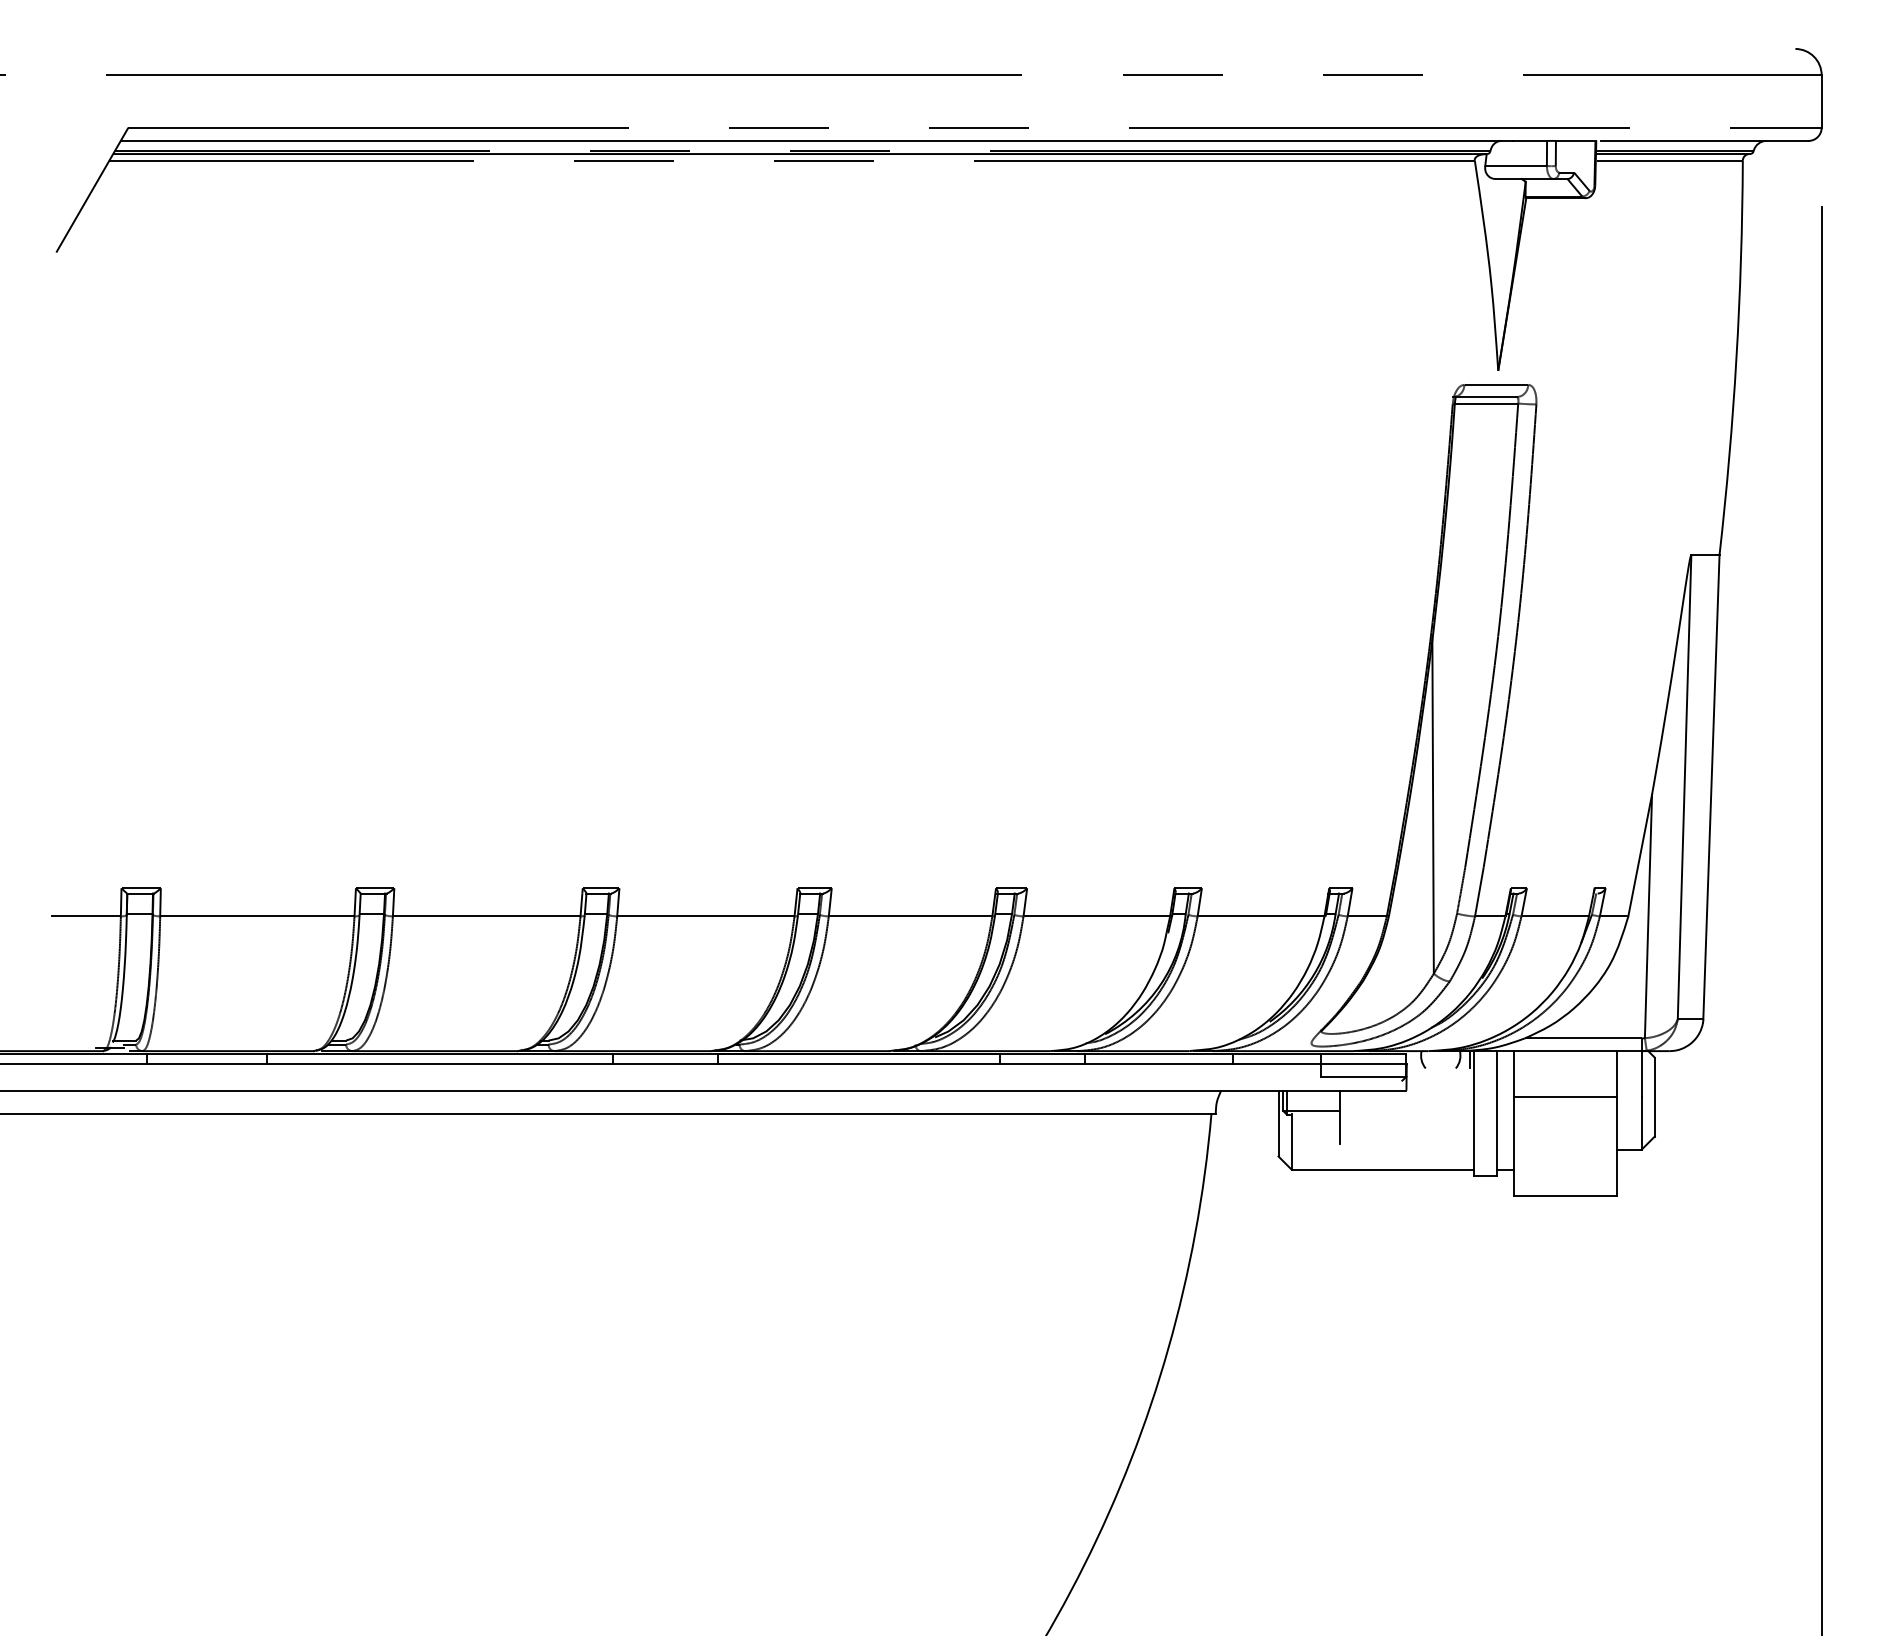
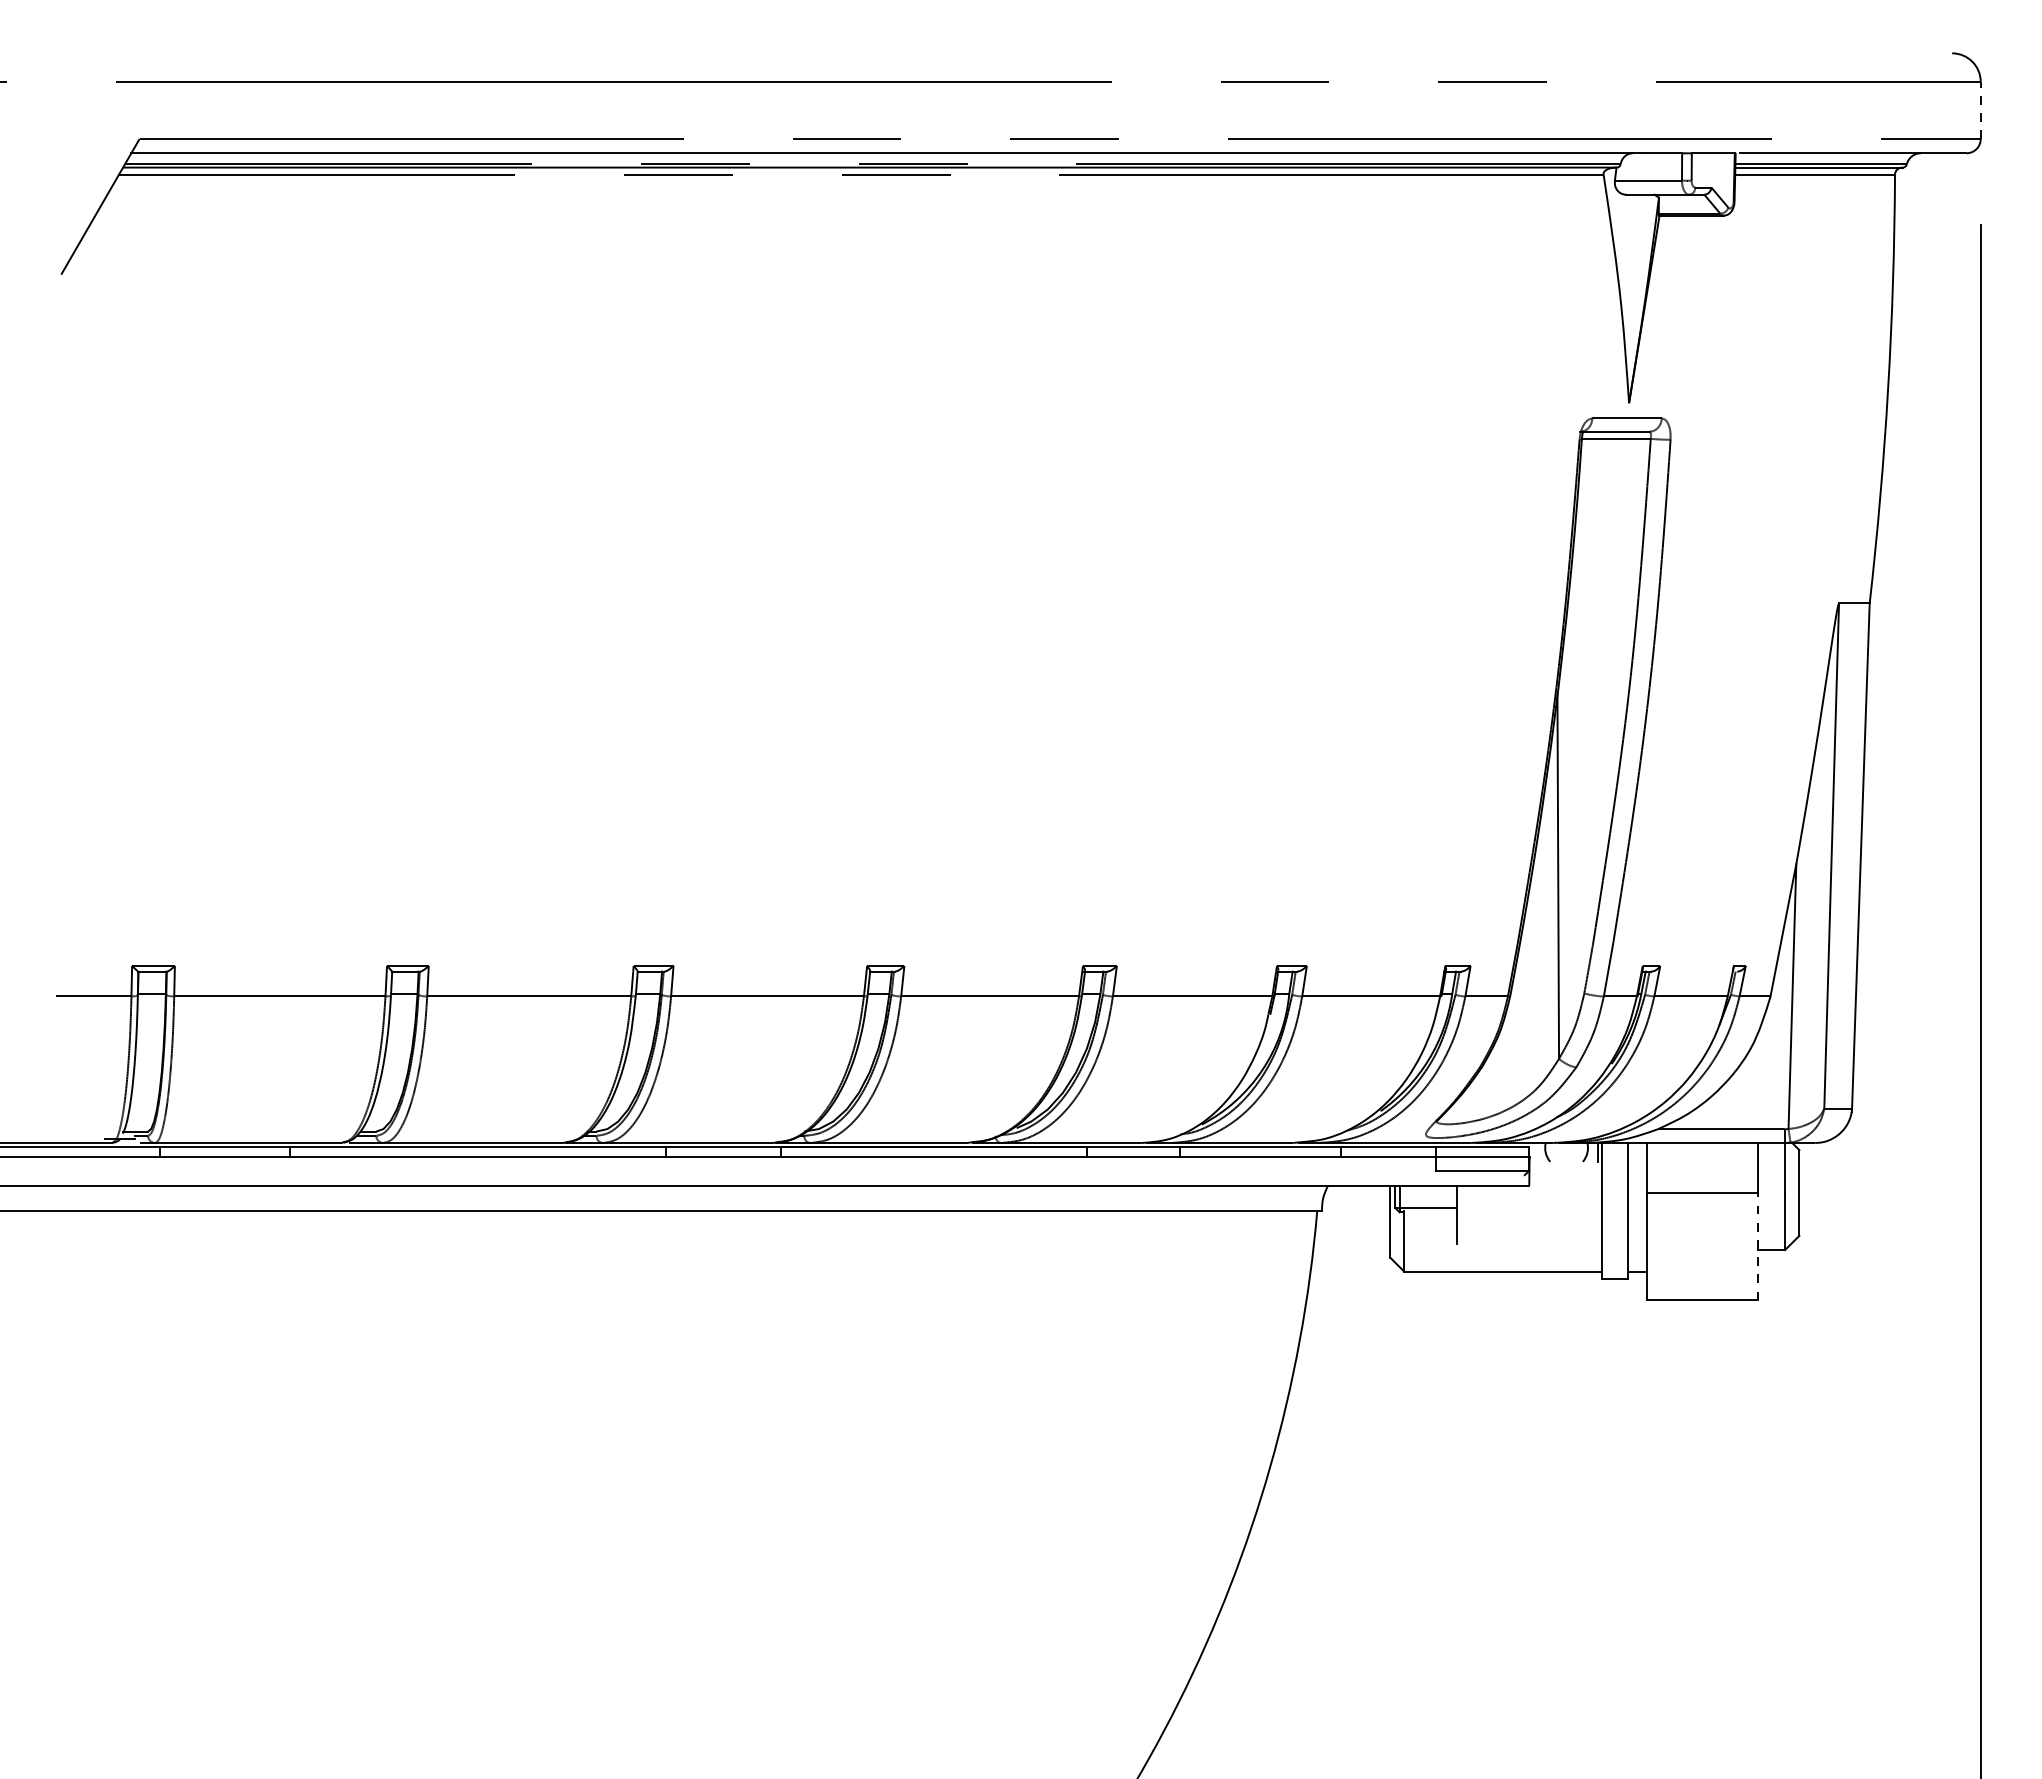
line: (1821, 101) -> (1980, 110), solid -> dashed
line: (1616, 1146) -> (1757, 1246), solid -> dashed

